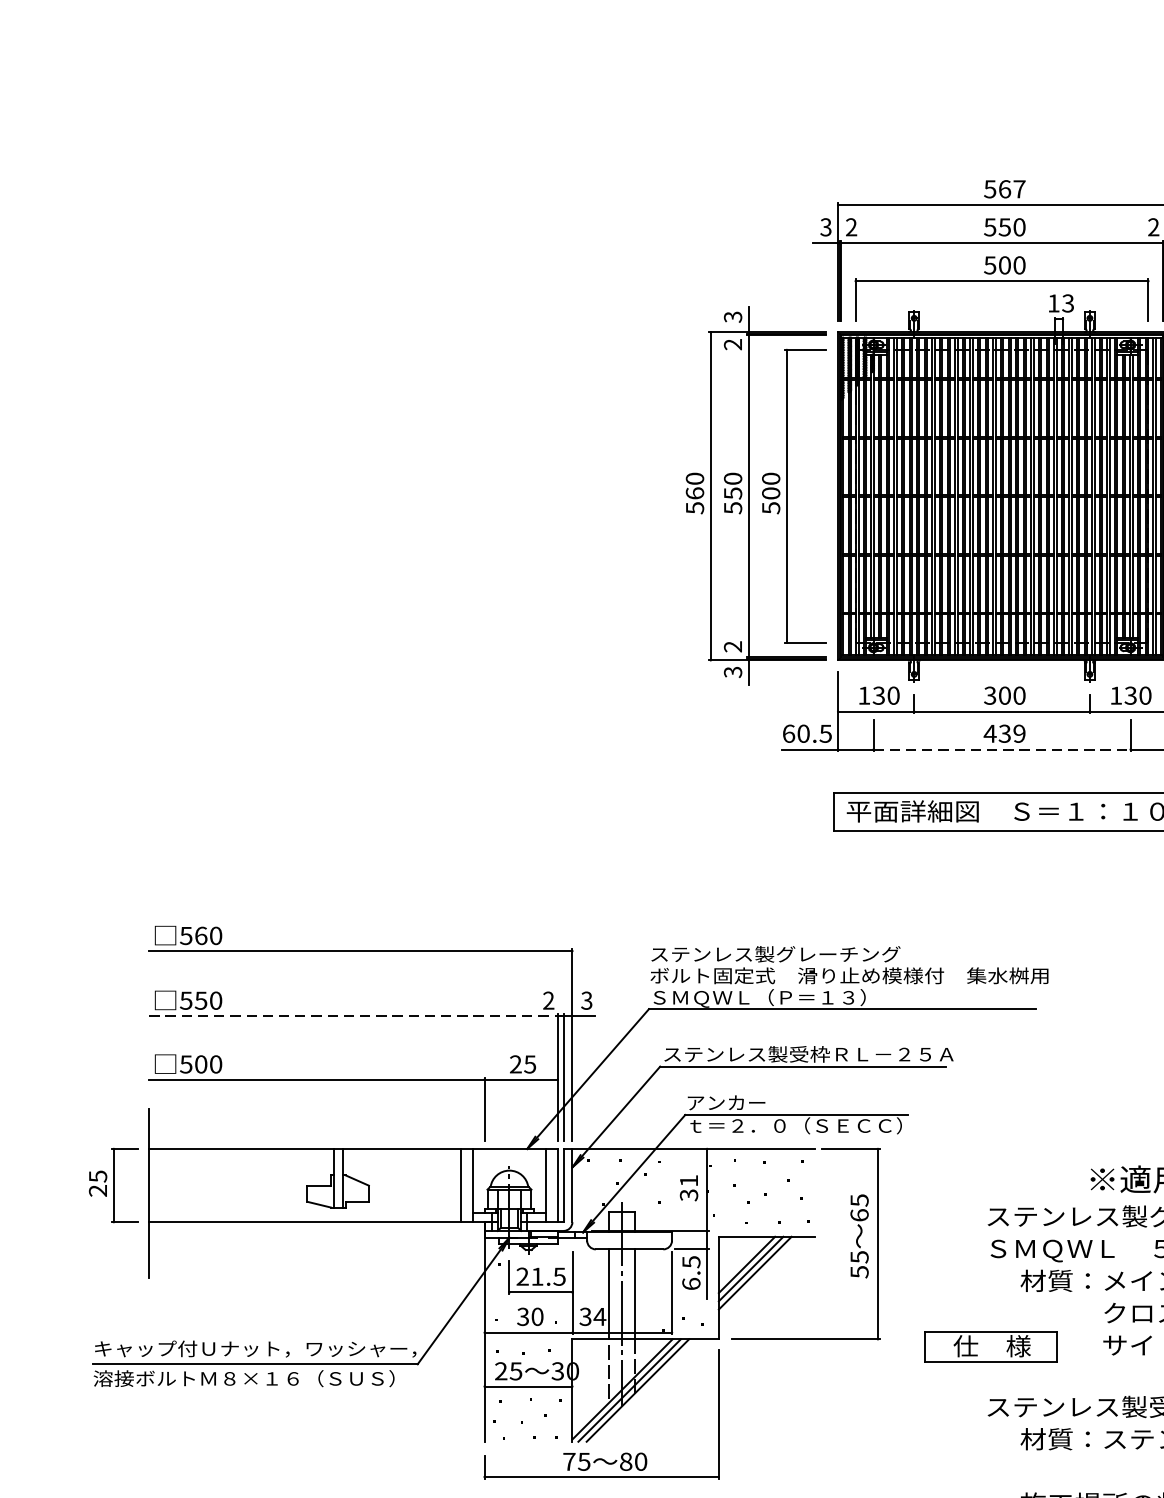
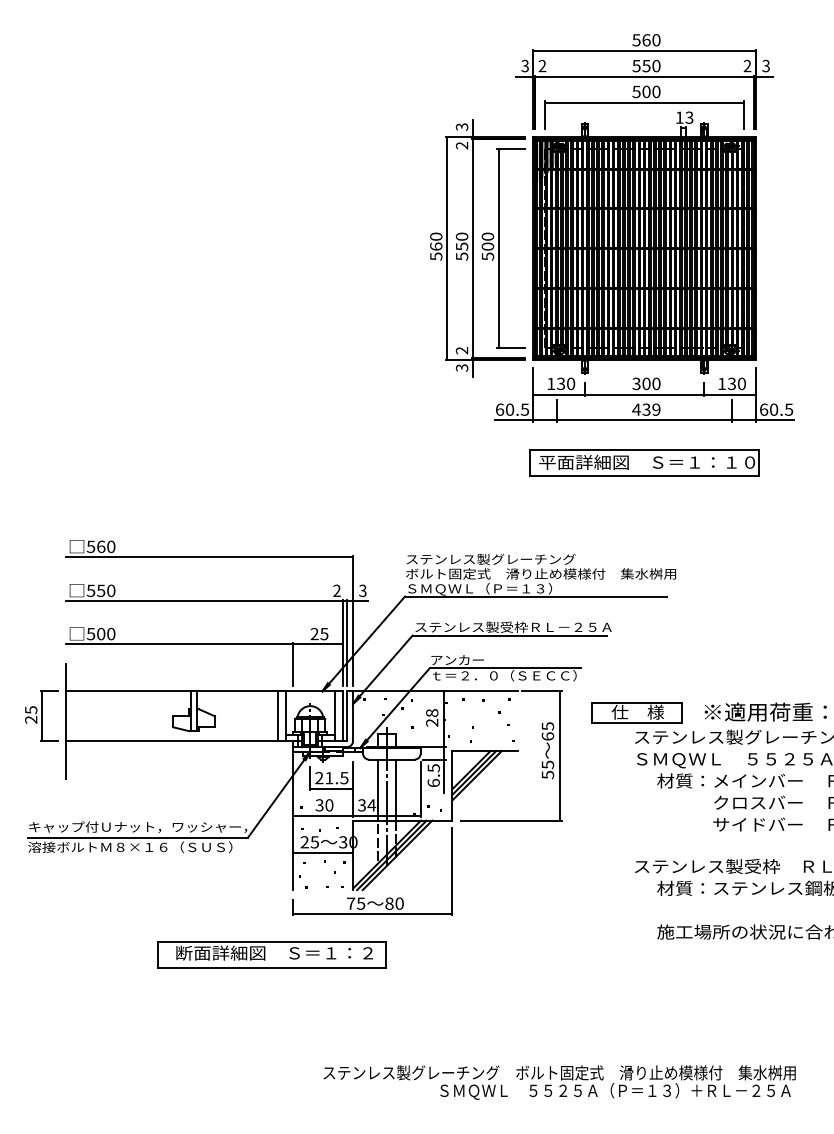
text: (1019, 189) -> (656, 40), 567 -> 560
line: (1003, 749) -> (645, 420), dashed -> solid
line: (353, 1016) -> (204, 601), dashed -> solid
text: (689, 1187) -> (432, 717), 31 -> 28
part: (990, 1346) -> (636, 712), moved

